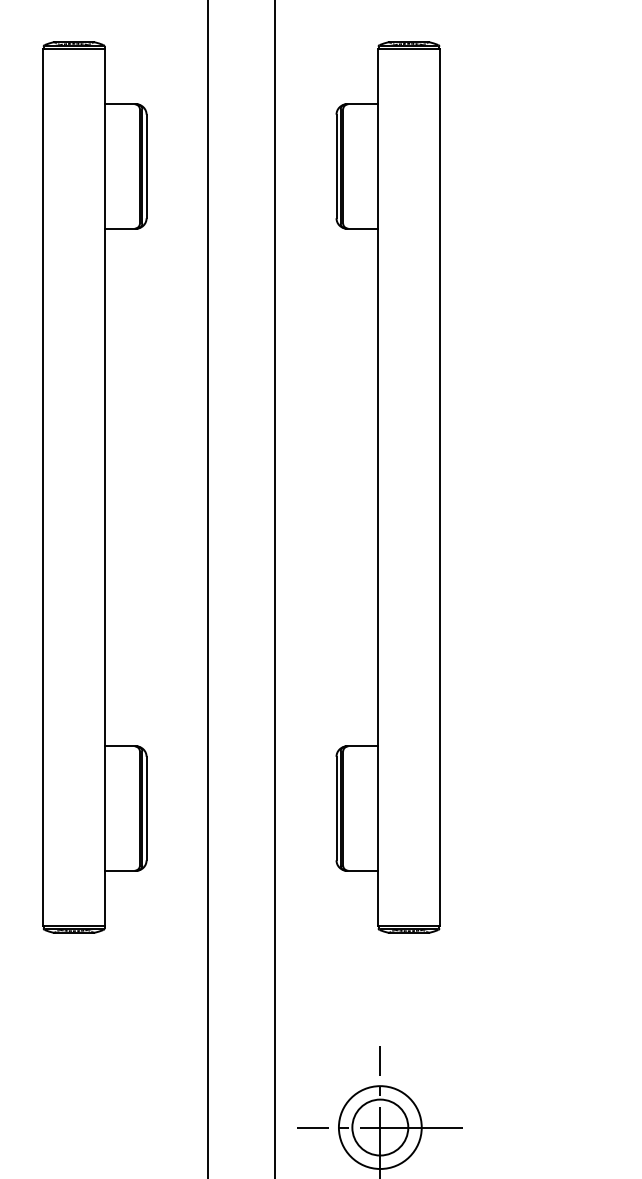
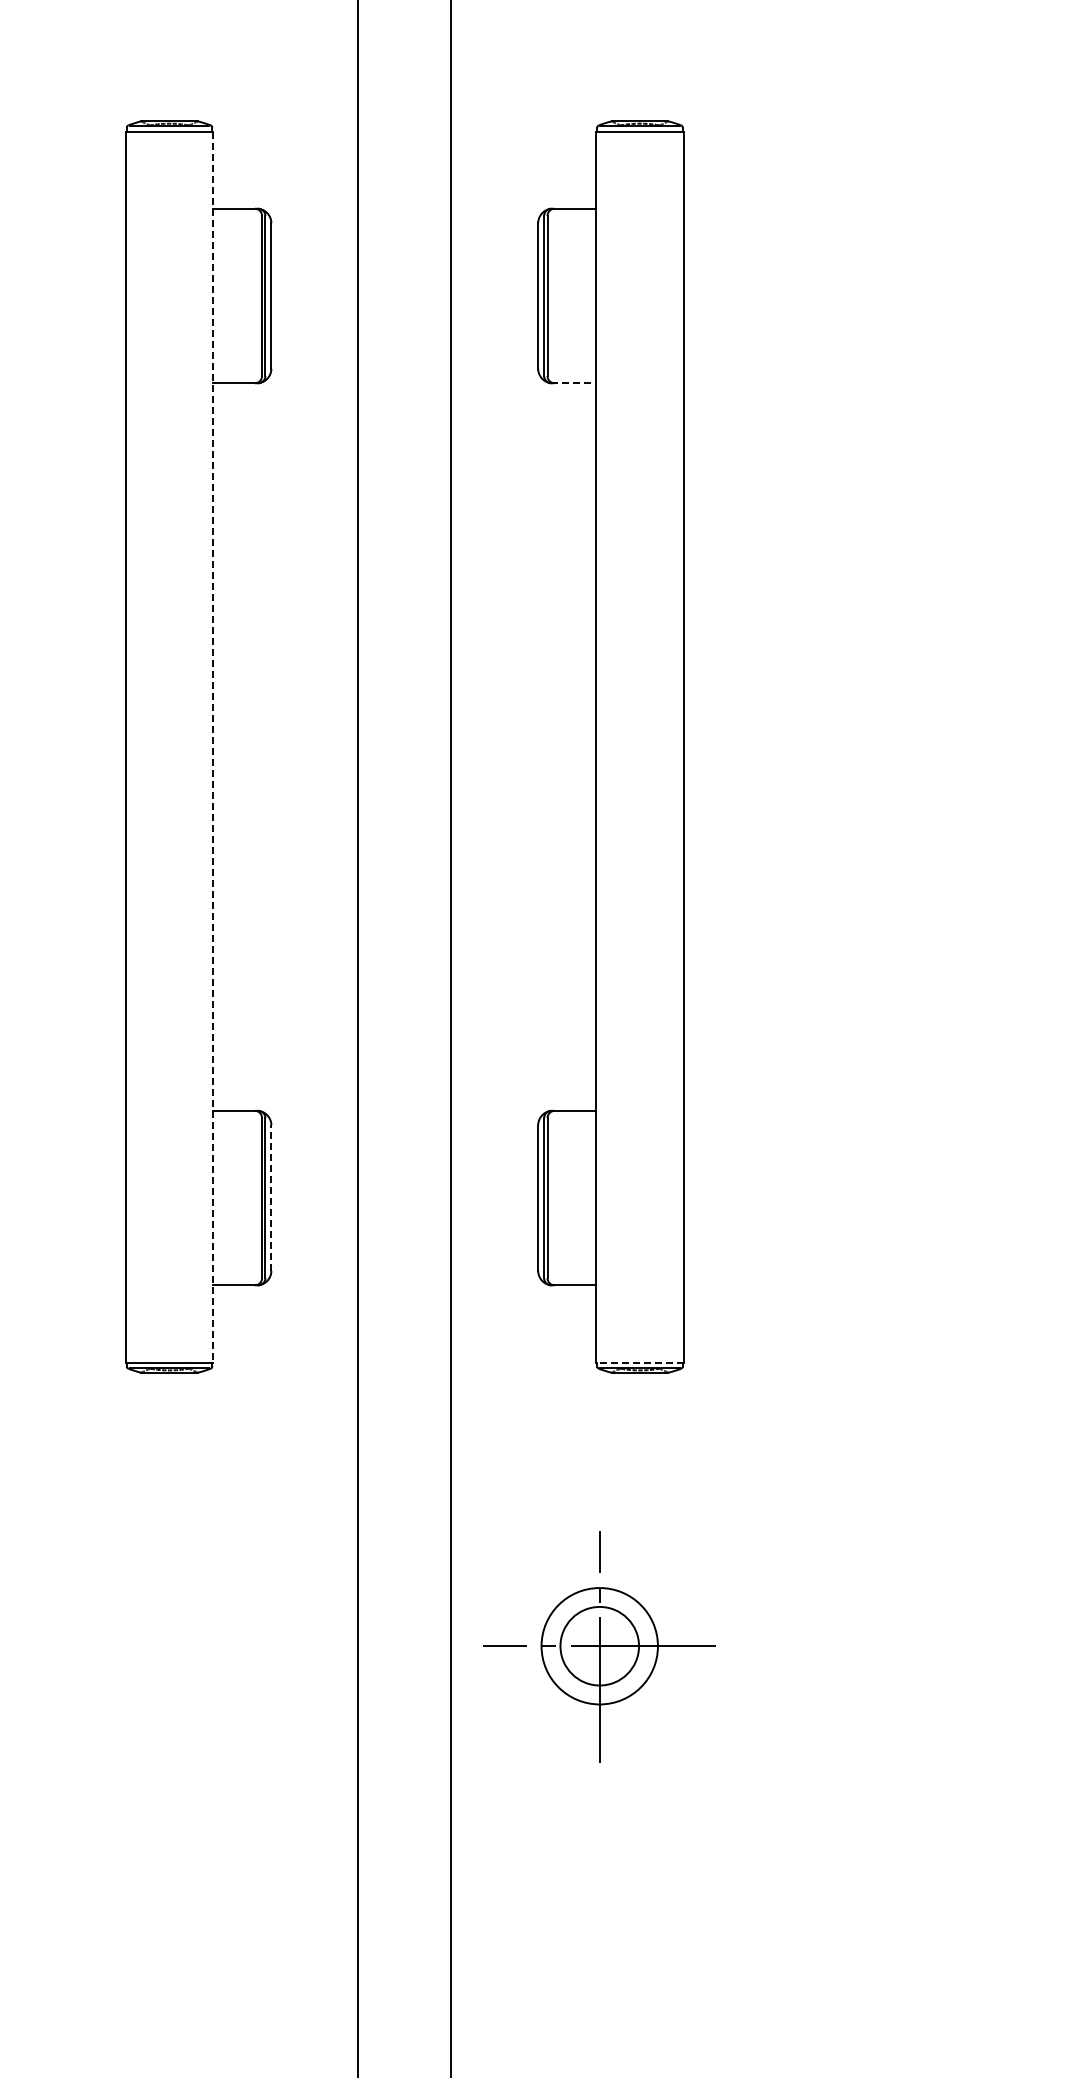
line: (362, 228) -> (574, 383), solid -> dashed
line: (105, 487) -> (213, 747), solid -> dashed
line: (146, 808) -> (271, 1198), solid -> dashed
line: (409, 925) -> (640, 1362), solid -> dashed

